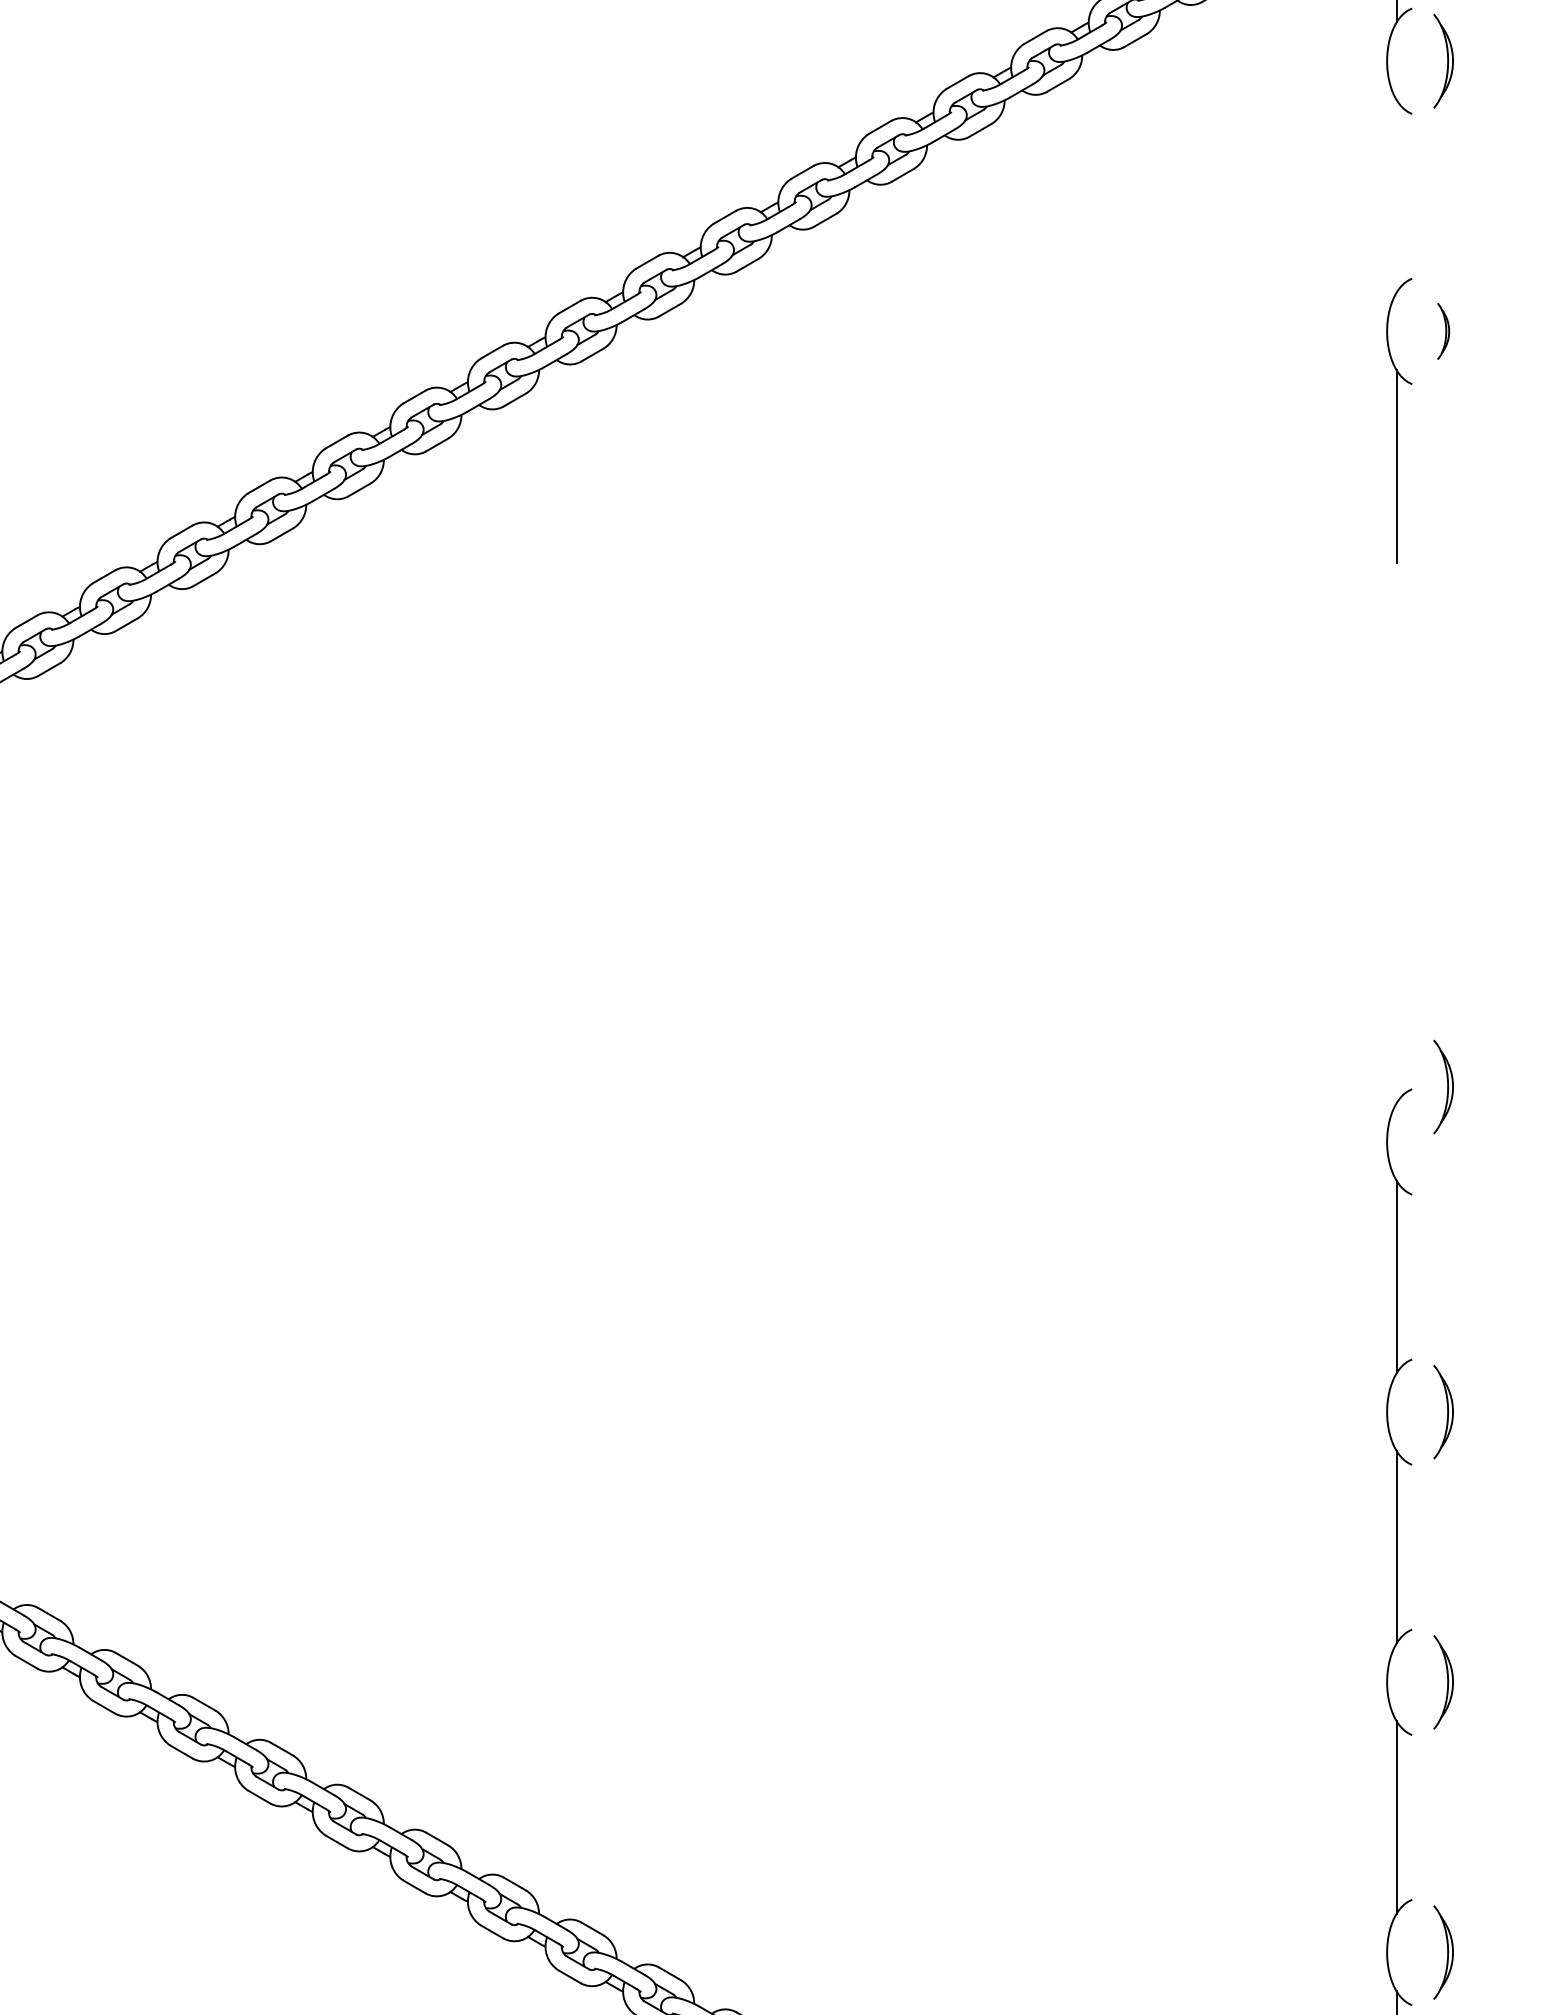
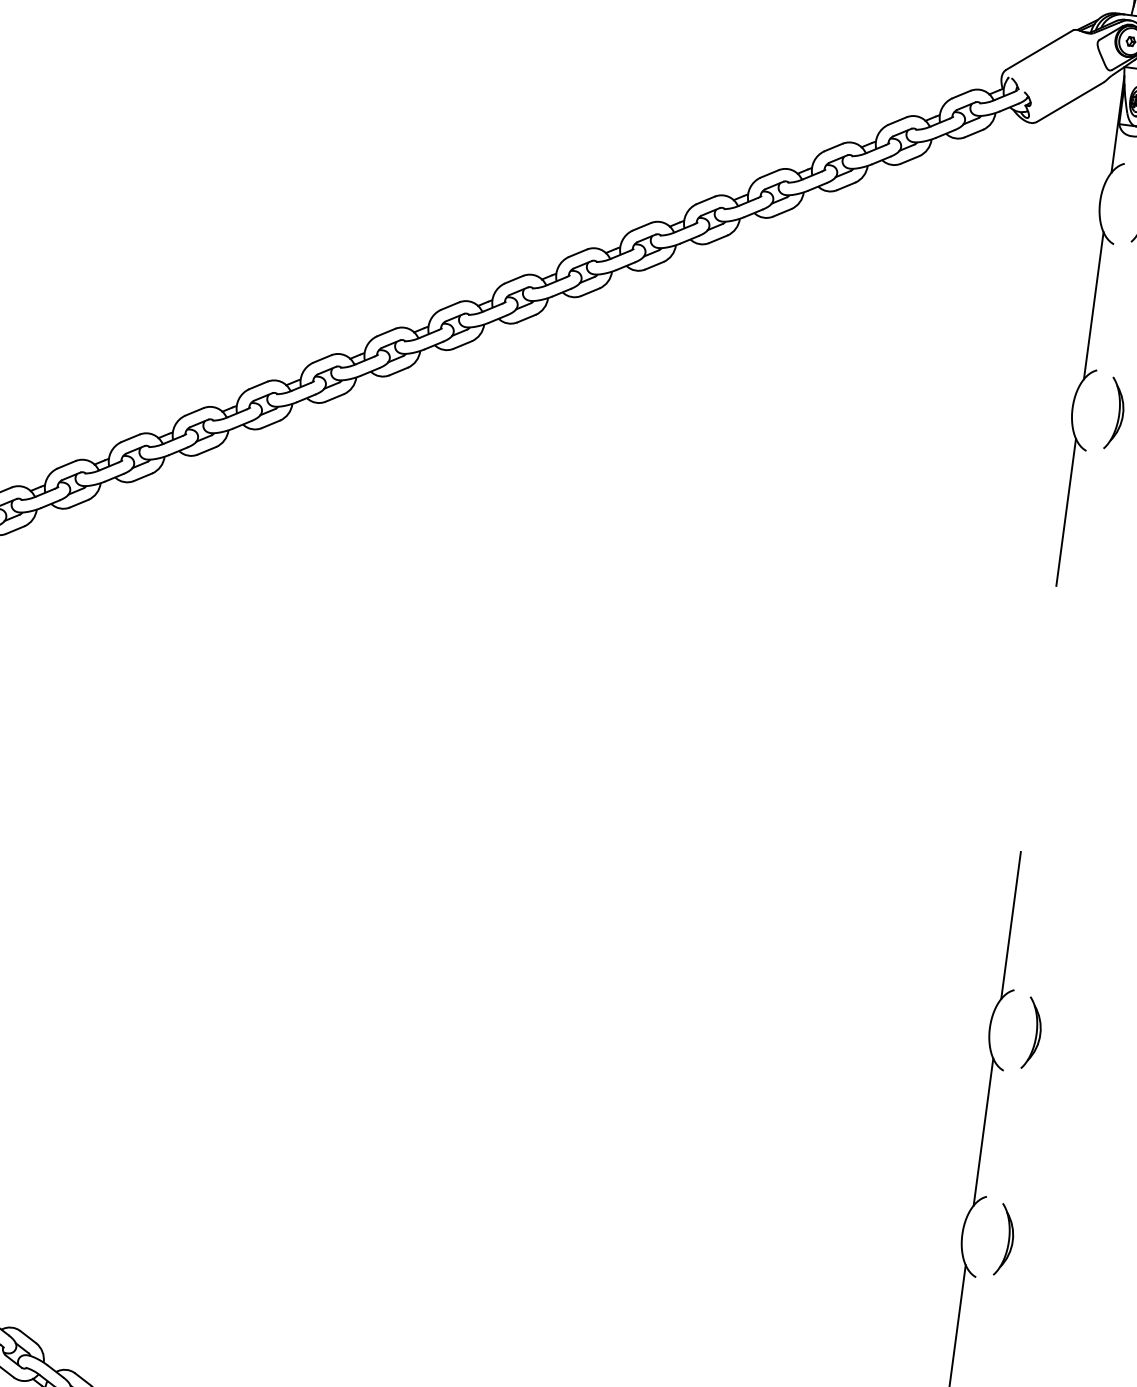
line: (1396, 196) -> (1093, 305), added
part: (1443, 331) -> (1115, 413), size x1.67
line: (1396, 1006) -> (1010, 925), added
part: (1443, 1086) -> (1033, 1033), moved

